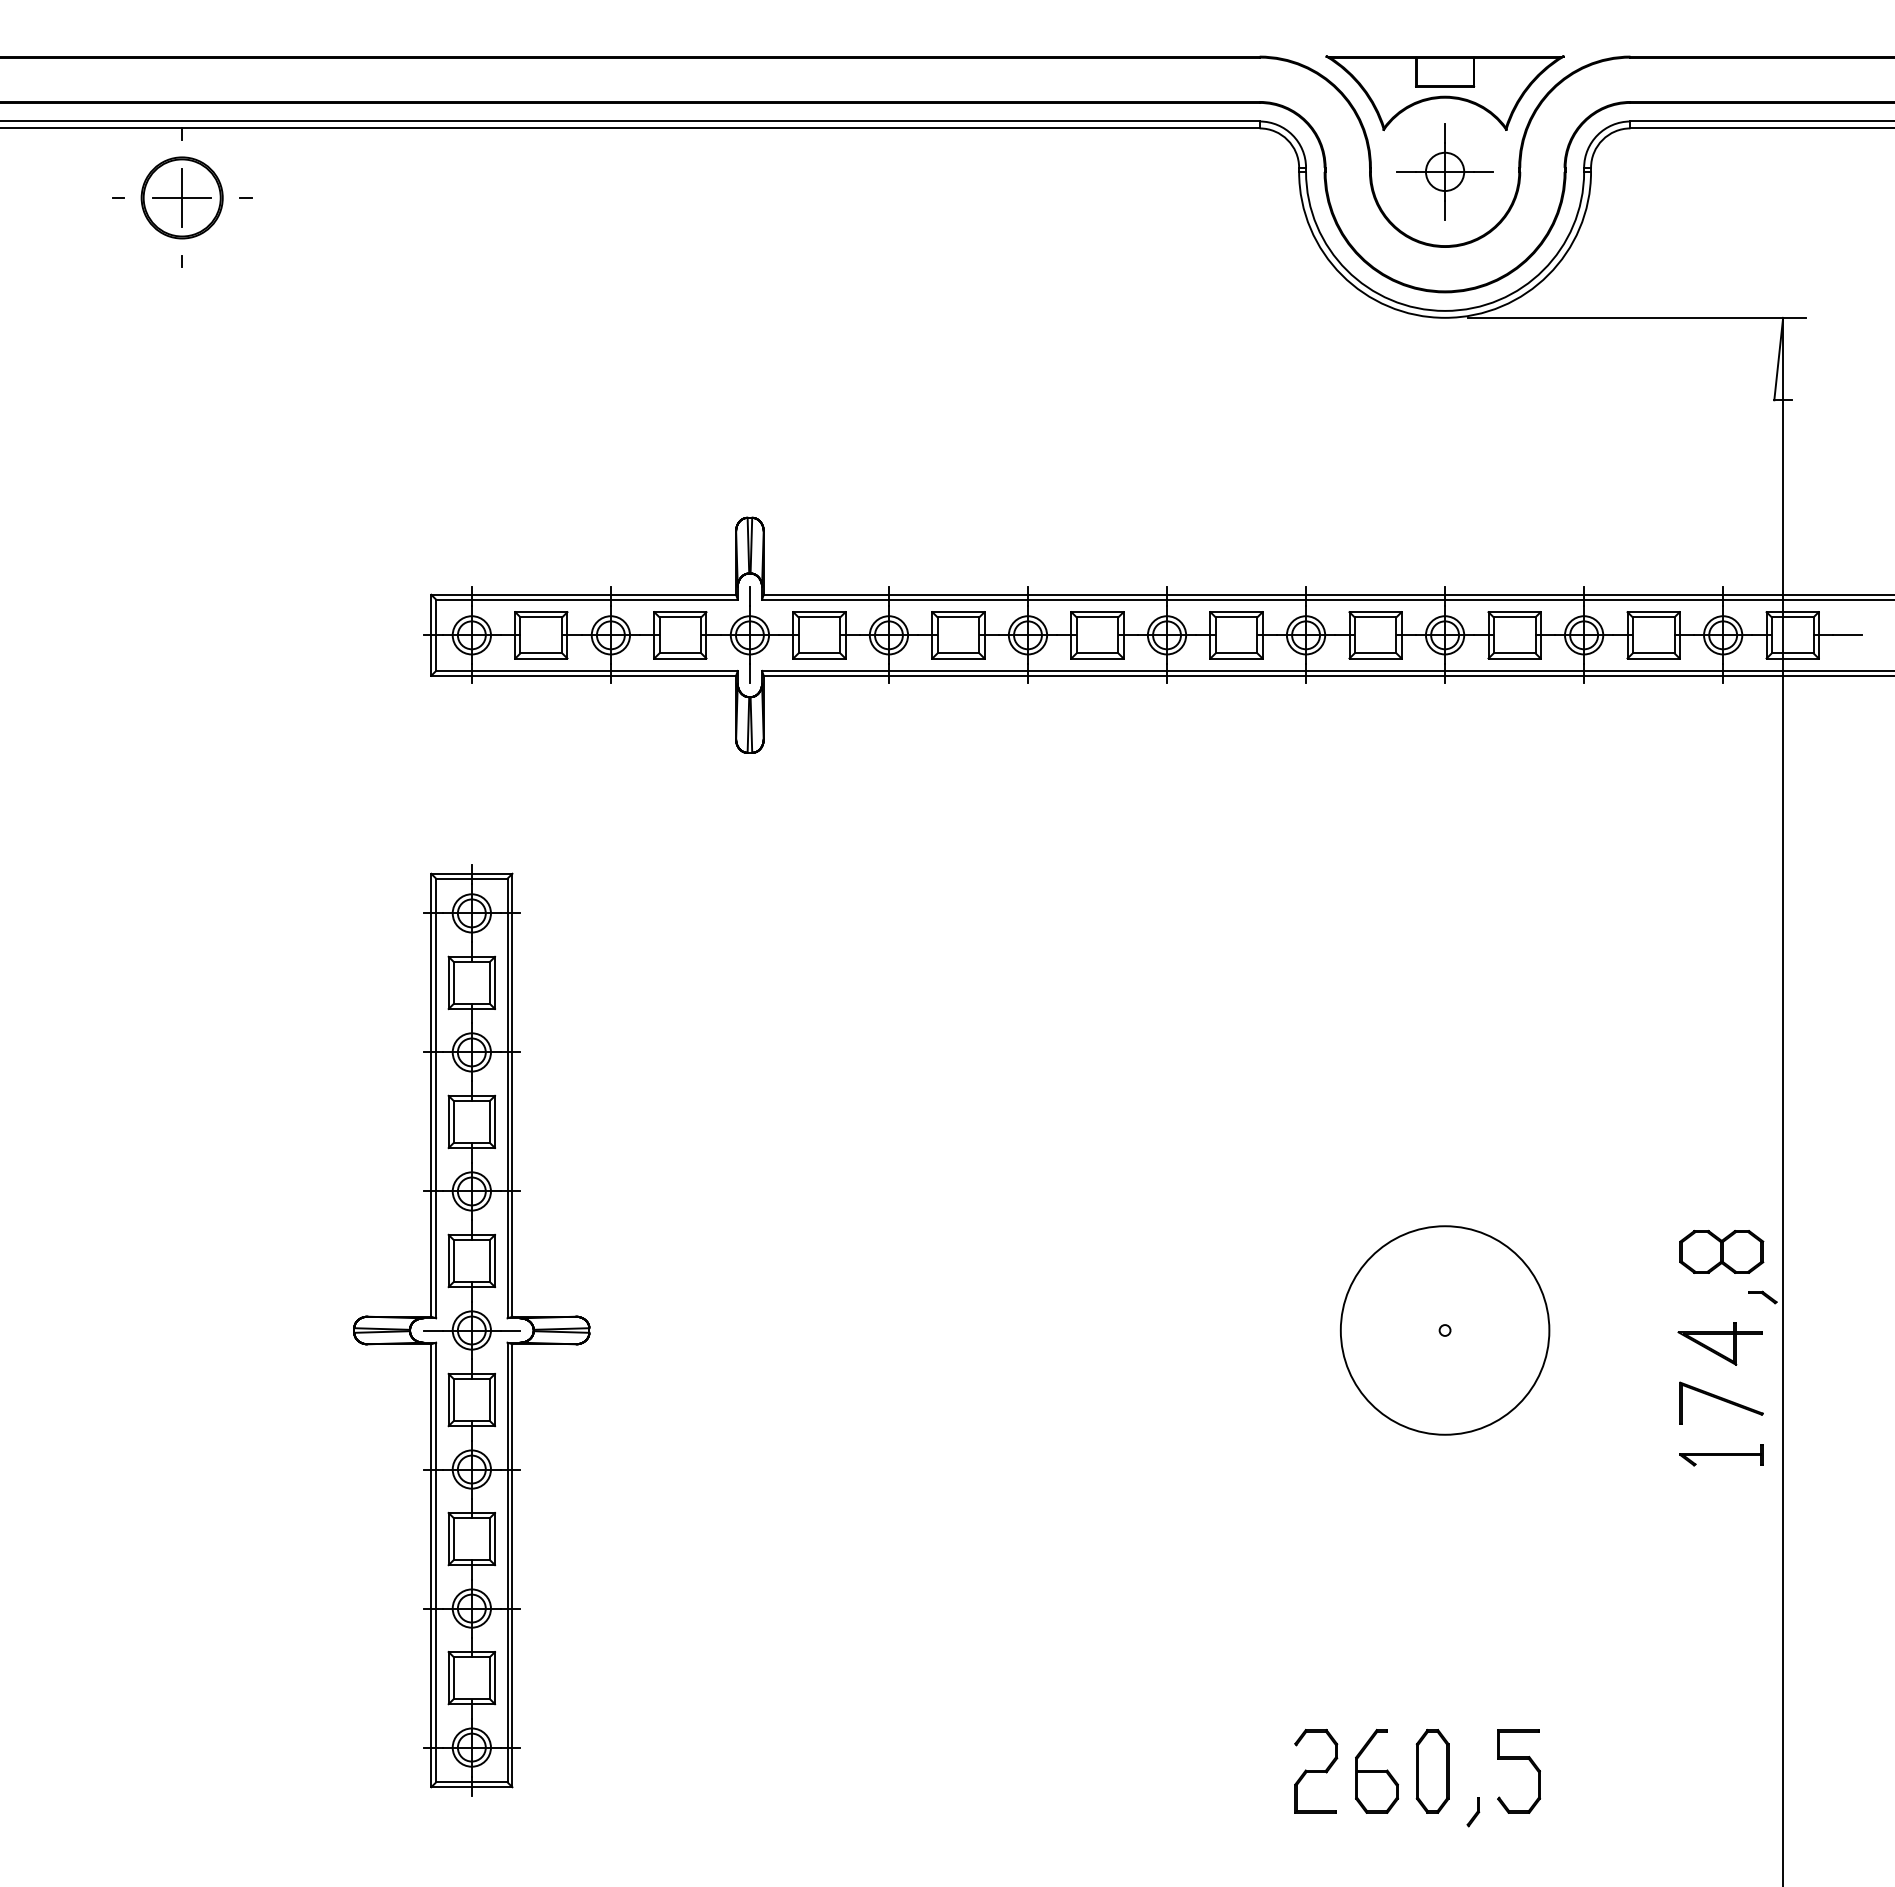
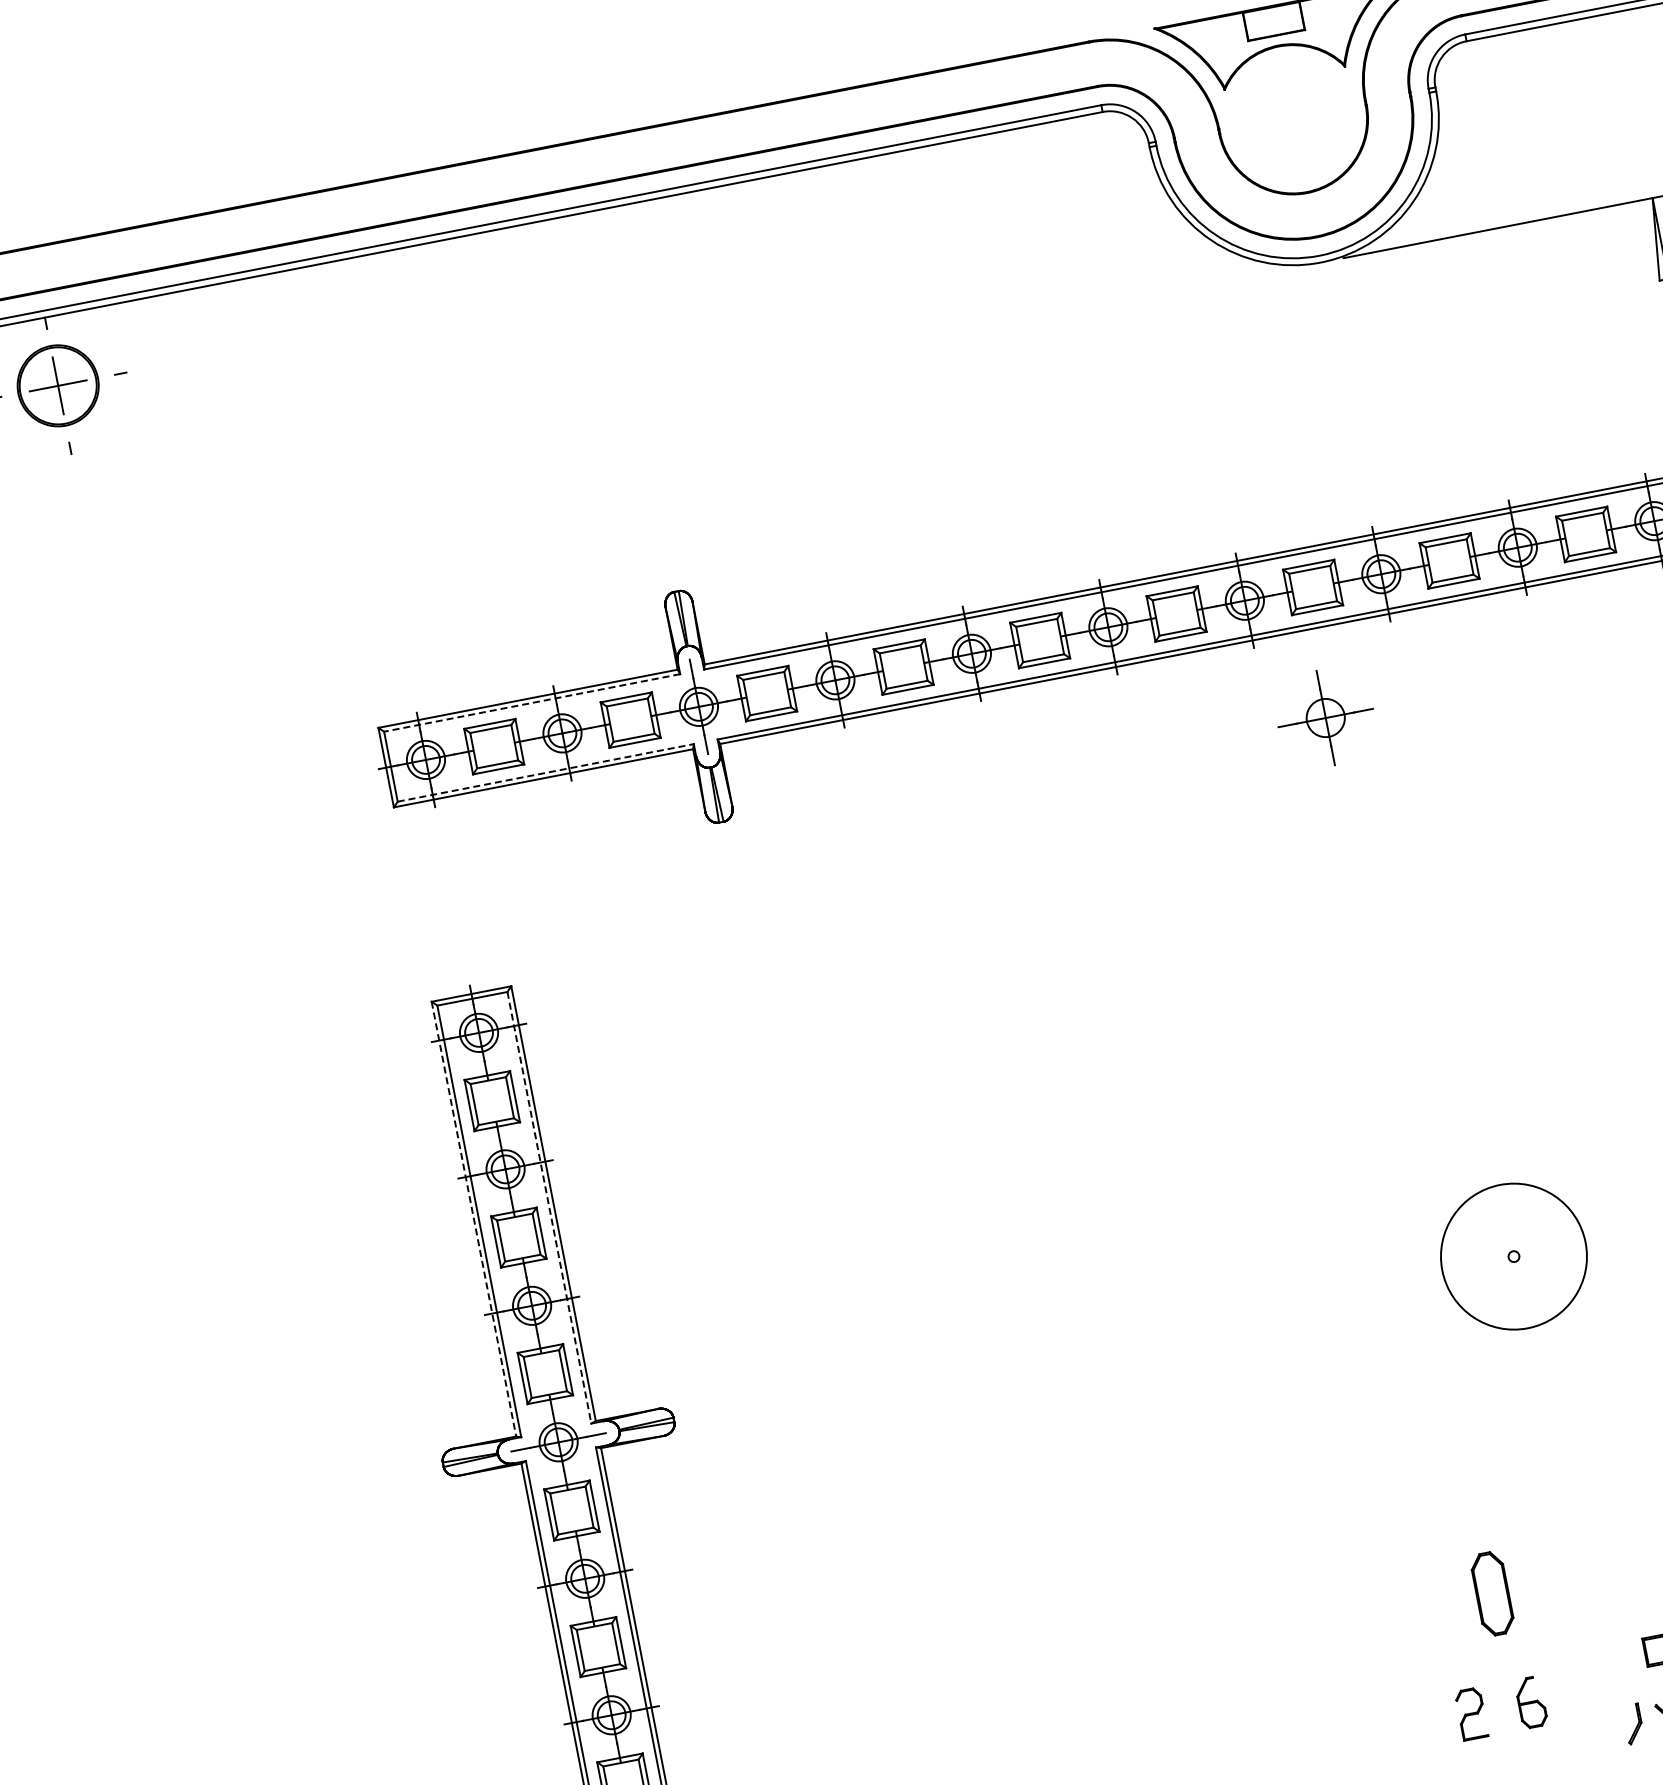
part: (1444, 171) -> (1325, 717), moved
line: (586, 599) -> (531, 702), solid -> dashed
line: (586, 670) -> (545, 772), solid -> dashed
line: (431, 1095) -> (474, 1219), solid -> dashed
line: (507, 1098) -> (549, 1207), solid -> dashed
circle: (1444, 1330) -> (1513, 1256), size x0.7
part: (1316, 1771) -> (1471, 1714), size x0.6
part: (1376, 1771) -> (1530, 1702), size x0.6
part: (1432, 1771) -> (1492, 1593), moved
part: (1473, 1812) -> (1633, 1724), size x1.4

